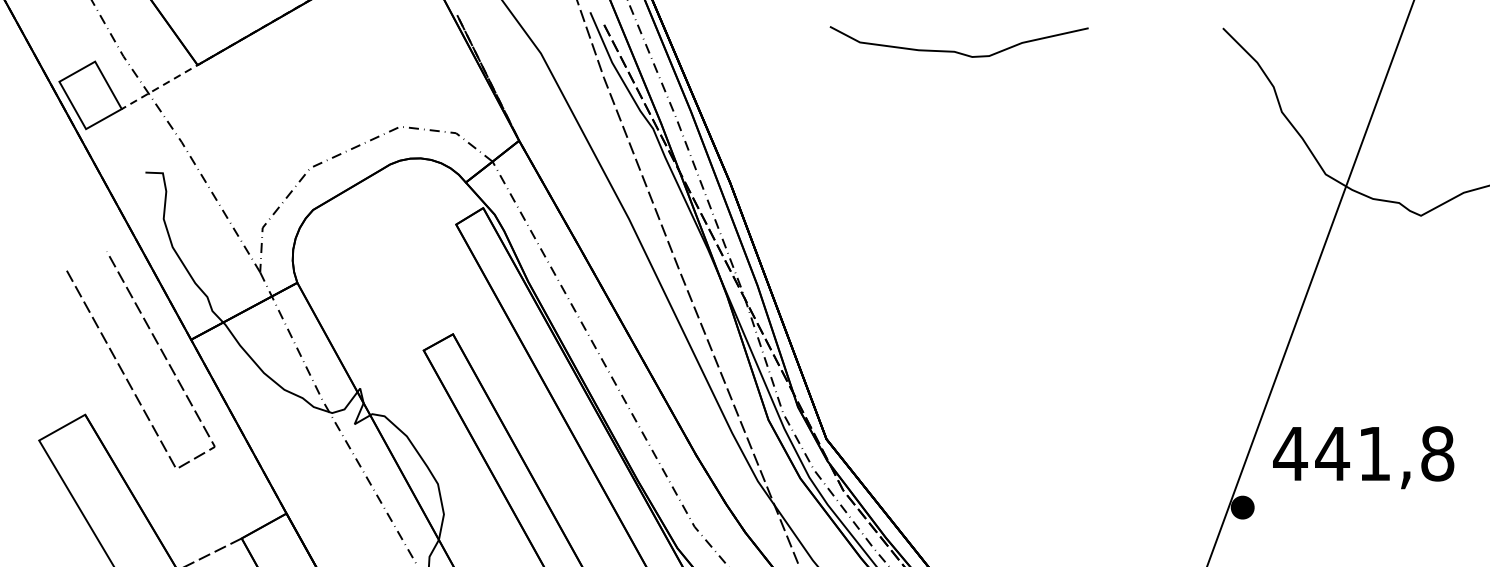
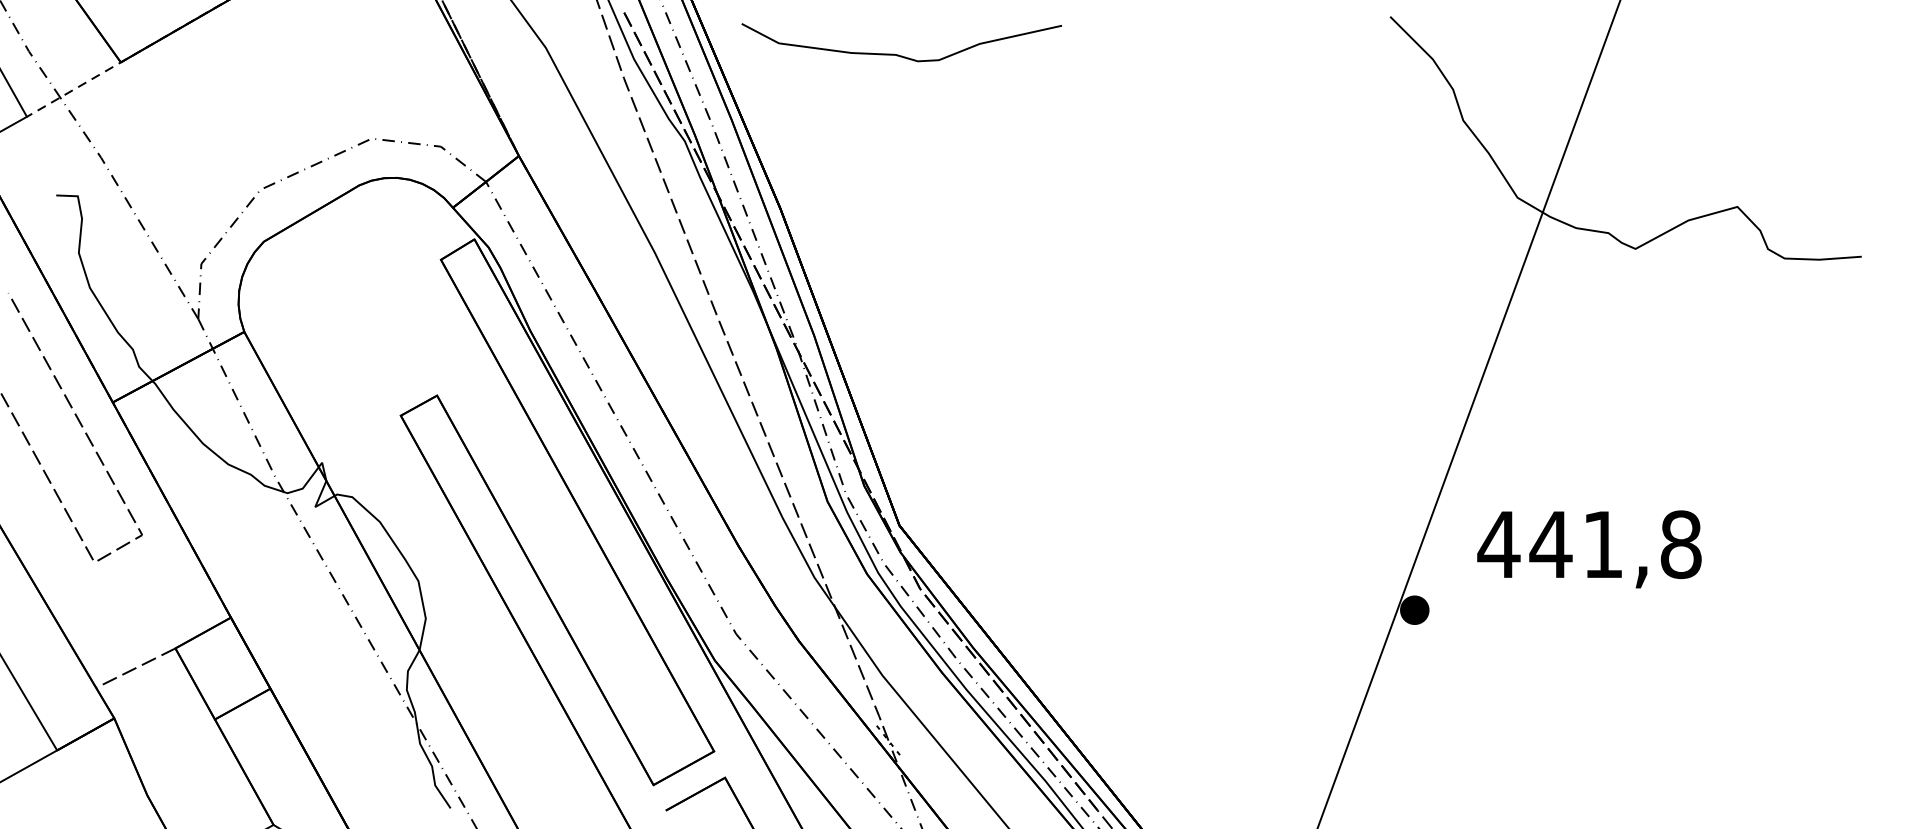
curve: (956, 51) -> (898, 54), moved
text: (1363, 457) -> (1589, 549), moved

